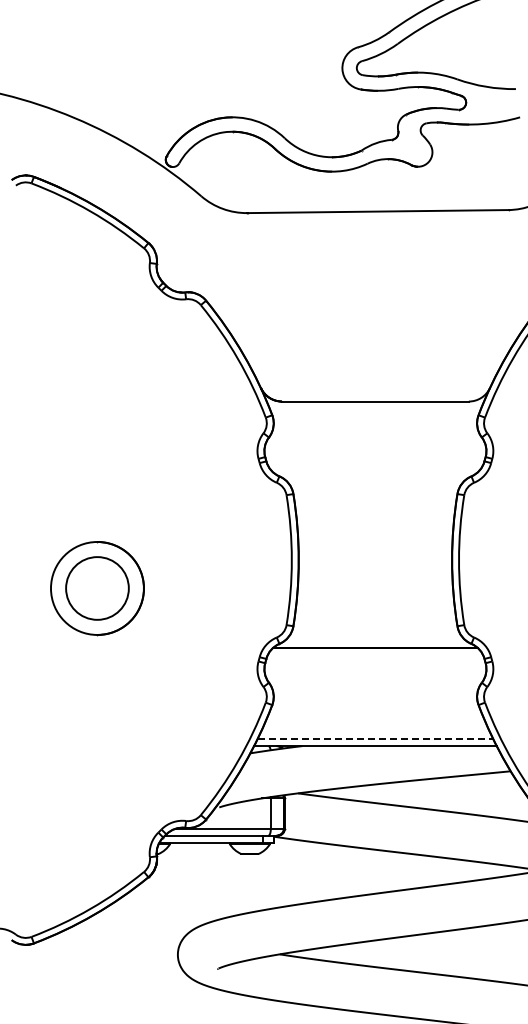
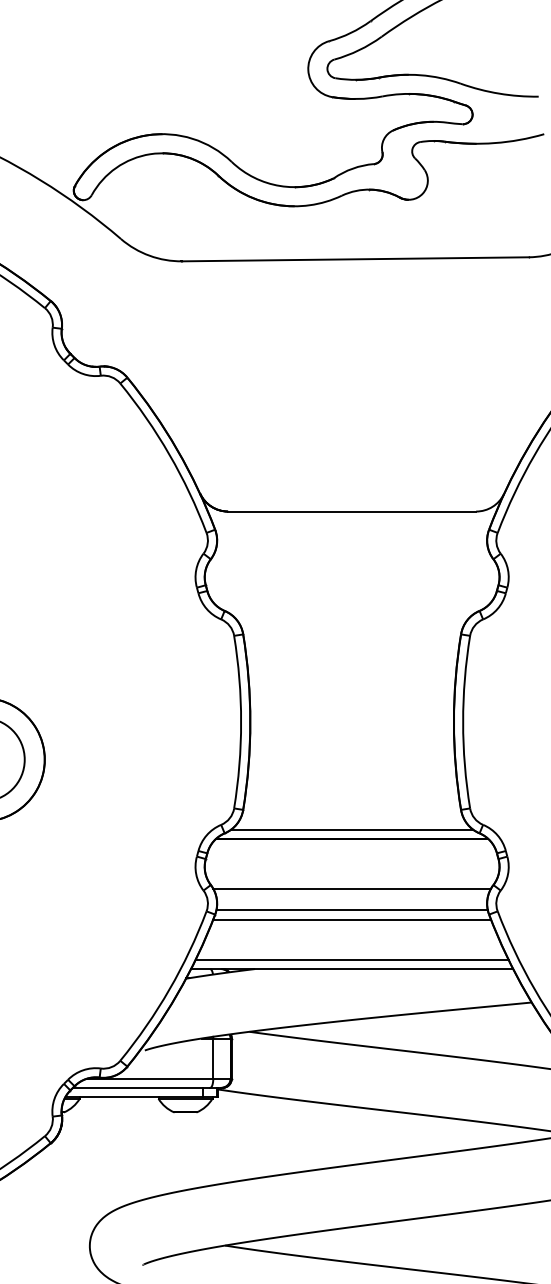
line: (375, 641) -> (352, 830), added
line: (374, 685) -> (350, 888), added
line: (375, 701) -> (352, 909), added
line: (375, 708) -> (352, 919), added
line: (375, 739) -> (352, 960), dashed -> solid

